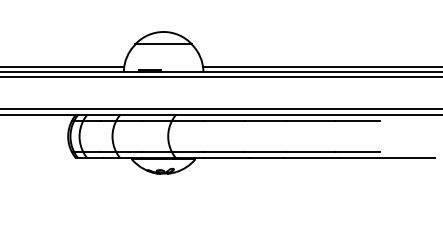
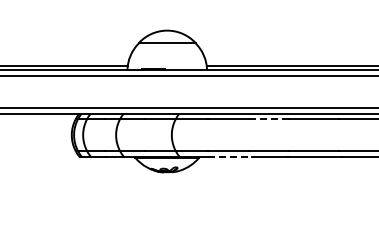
line: (265, 120) -> (269, 119), solid -> dashed
line: (226, 158) -> (230, 157), solid -> dashed

